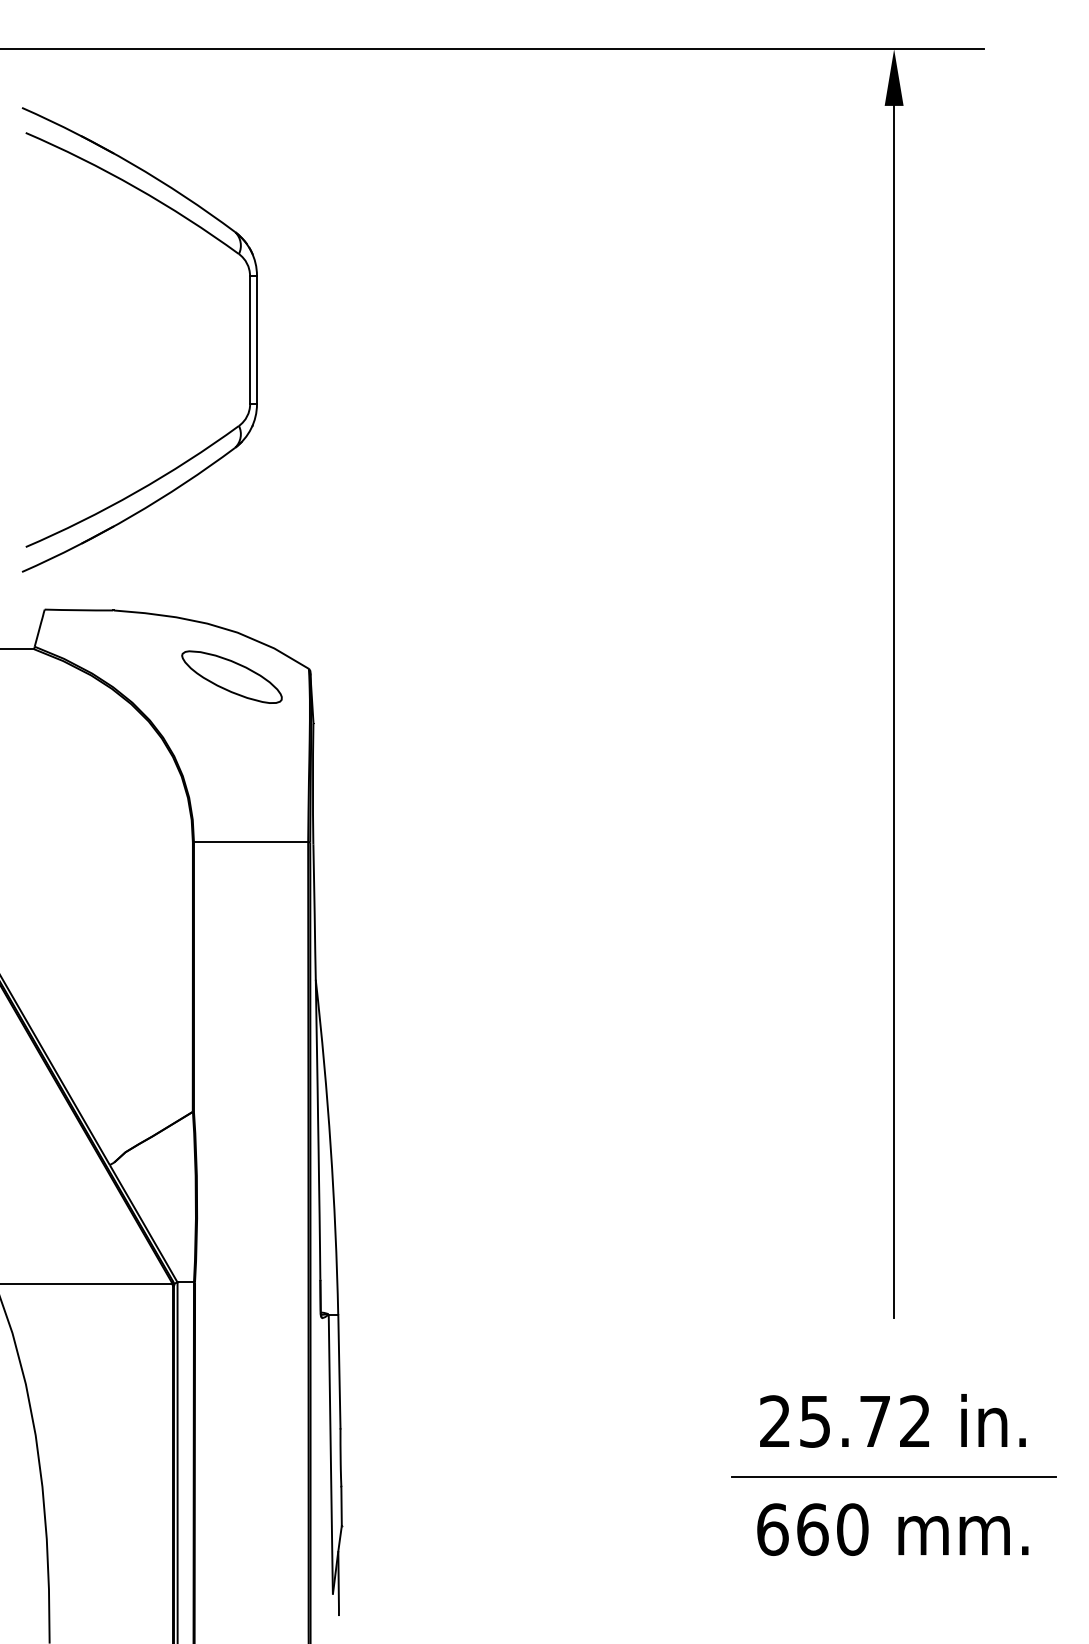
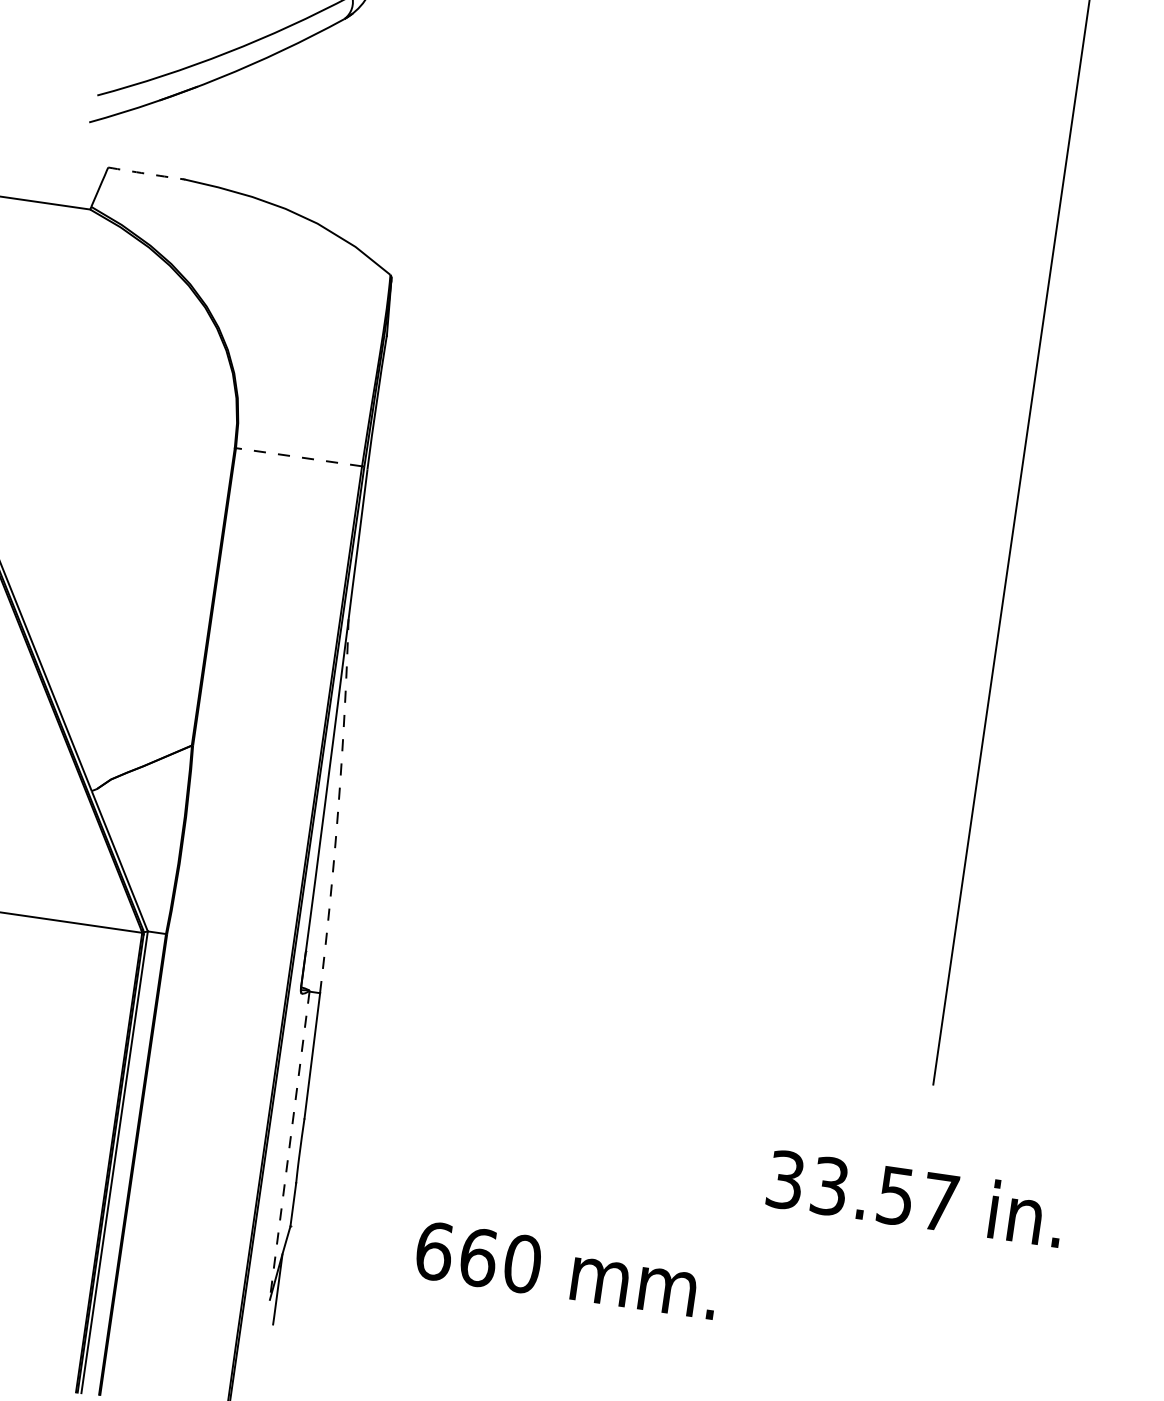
arc: (78, 610) -> (145, 173), solid -> dashed
part: (231, 676) -> (303, 271), removed
line: (250, 842) -> (298, 457), solid -> dashed
arc: (330, 1147) -> (338, 806), solid -> dashed
text: (844, 1421) -> (862, 1191), 25.72 -> 33.57
line: (330, 1455) -> (289, 1146), solid -> dashed
line: (894, 1476) -> (908, 1259), removed
text: (892, 1529) -> (566, 1270), moved

